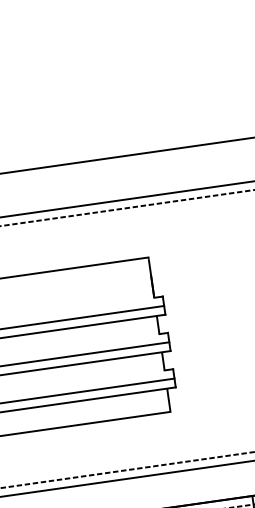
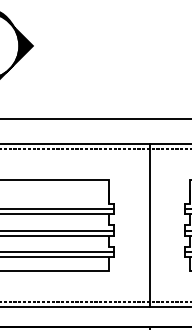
line: (227, 325) -> (149, 225), added

